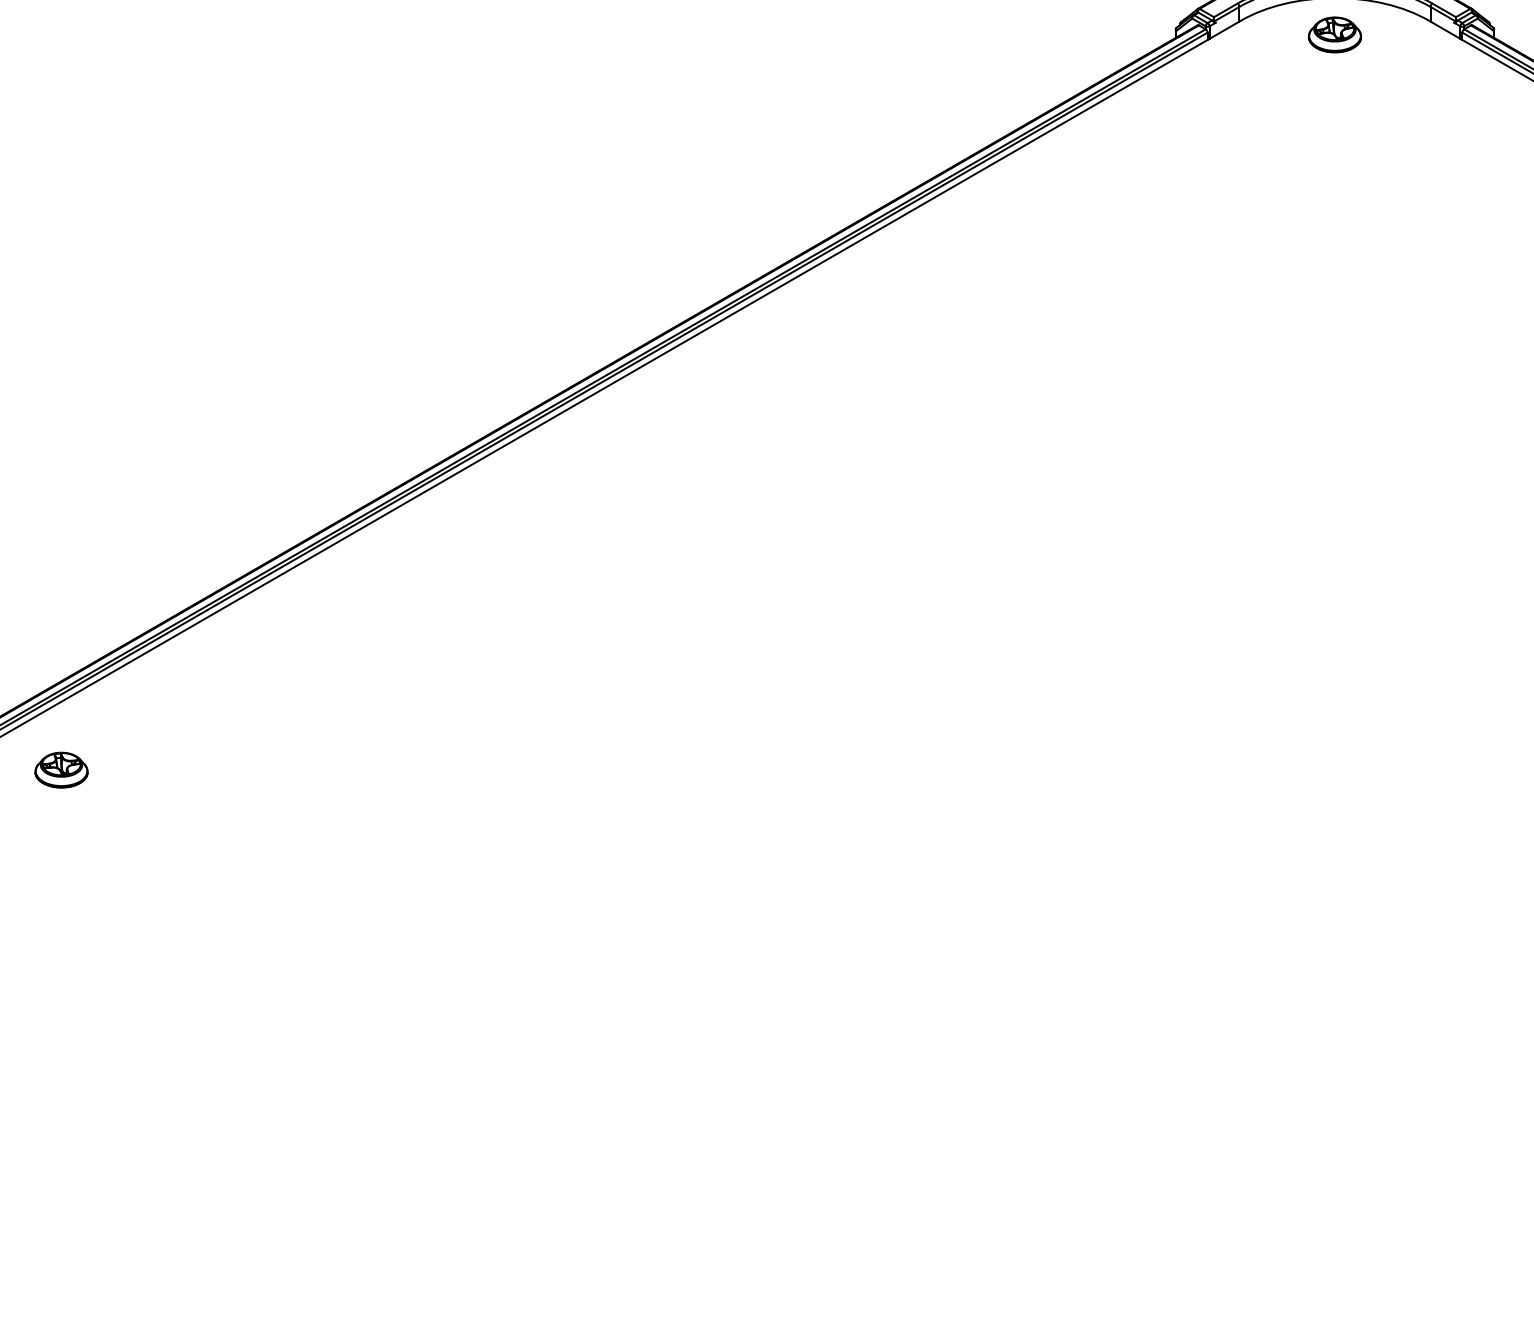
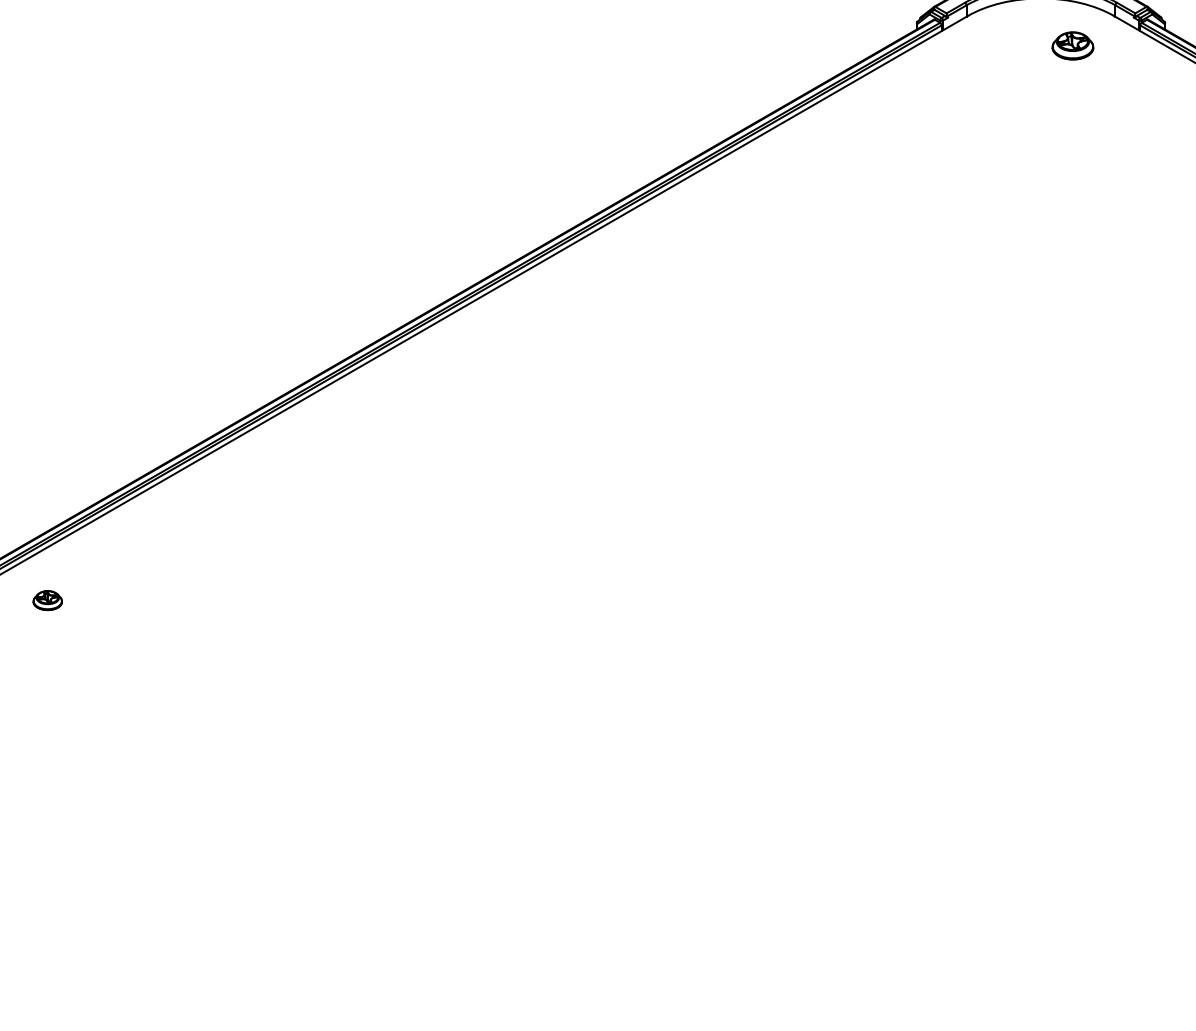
part: (1334, 34) -> (1072, 45), moved
part: (61, 769) -> (47, 600), size x0.7

